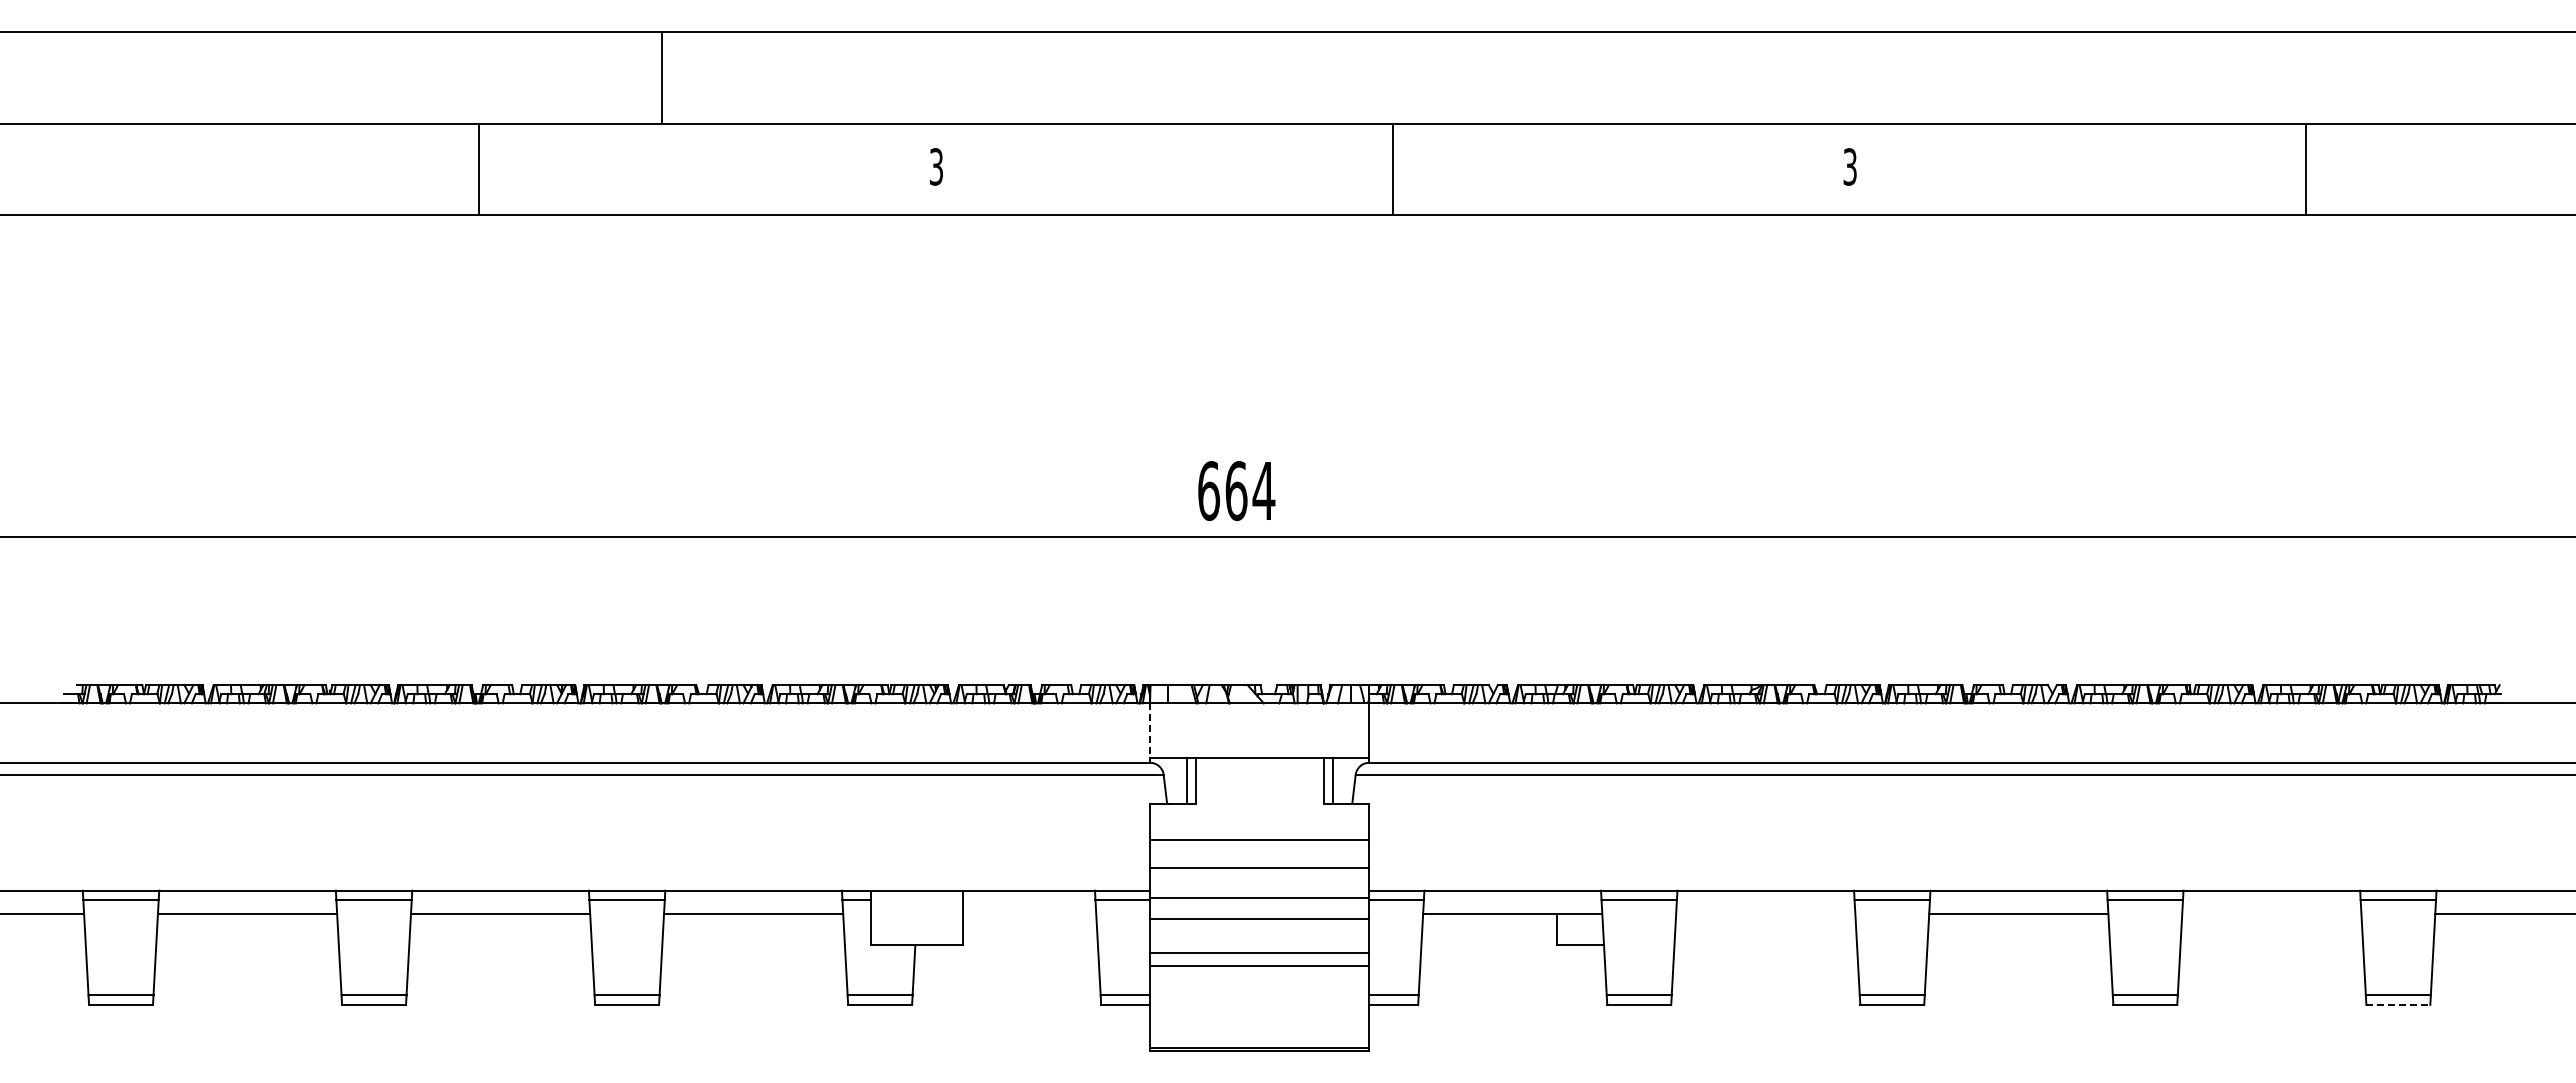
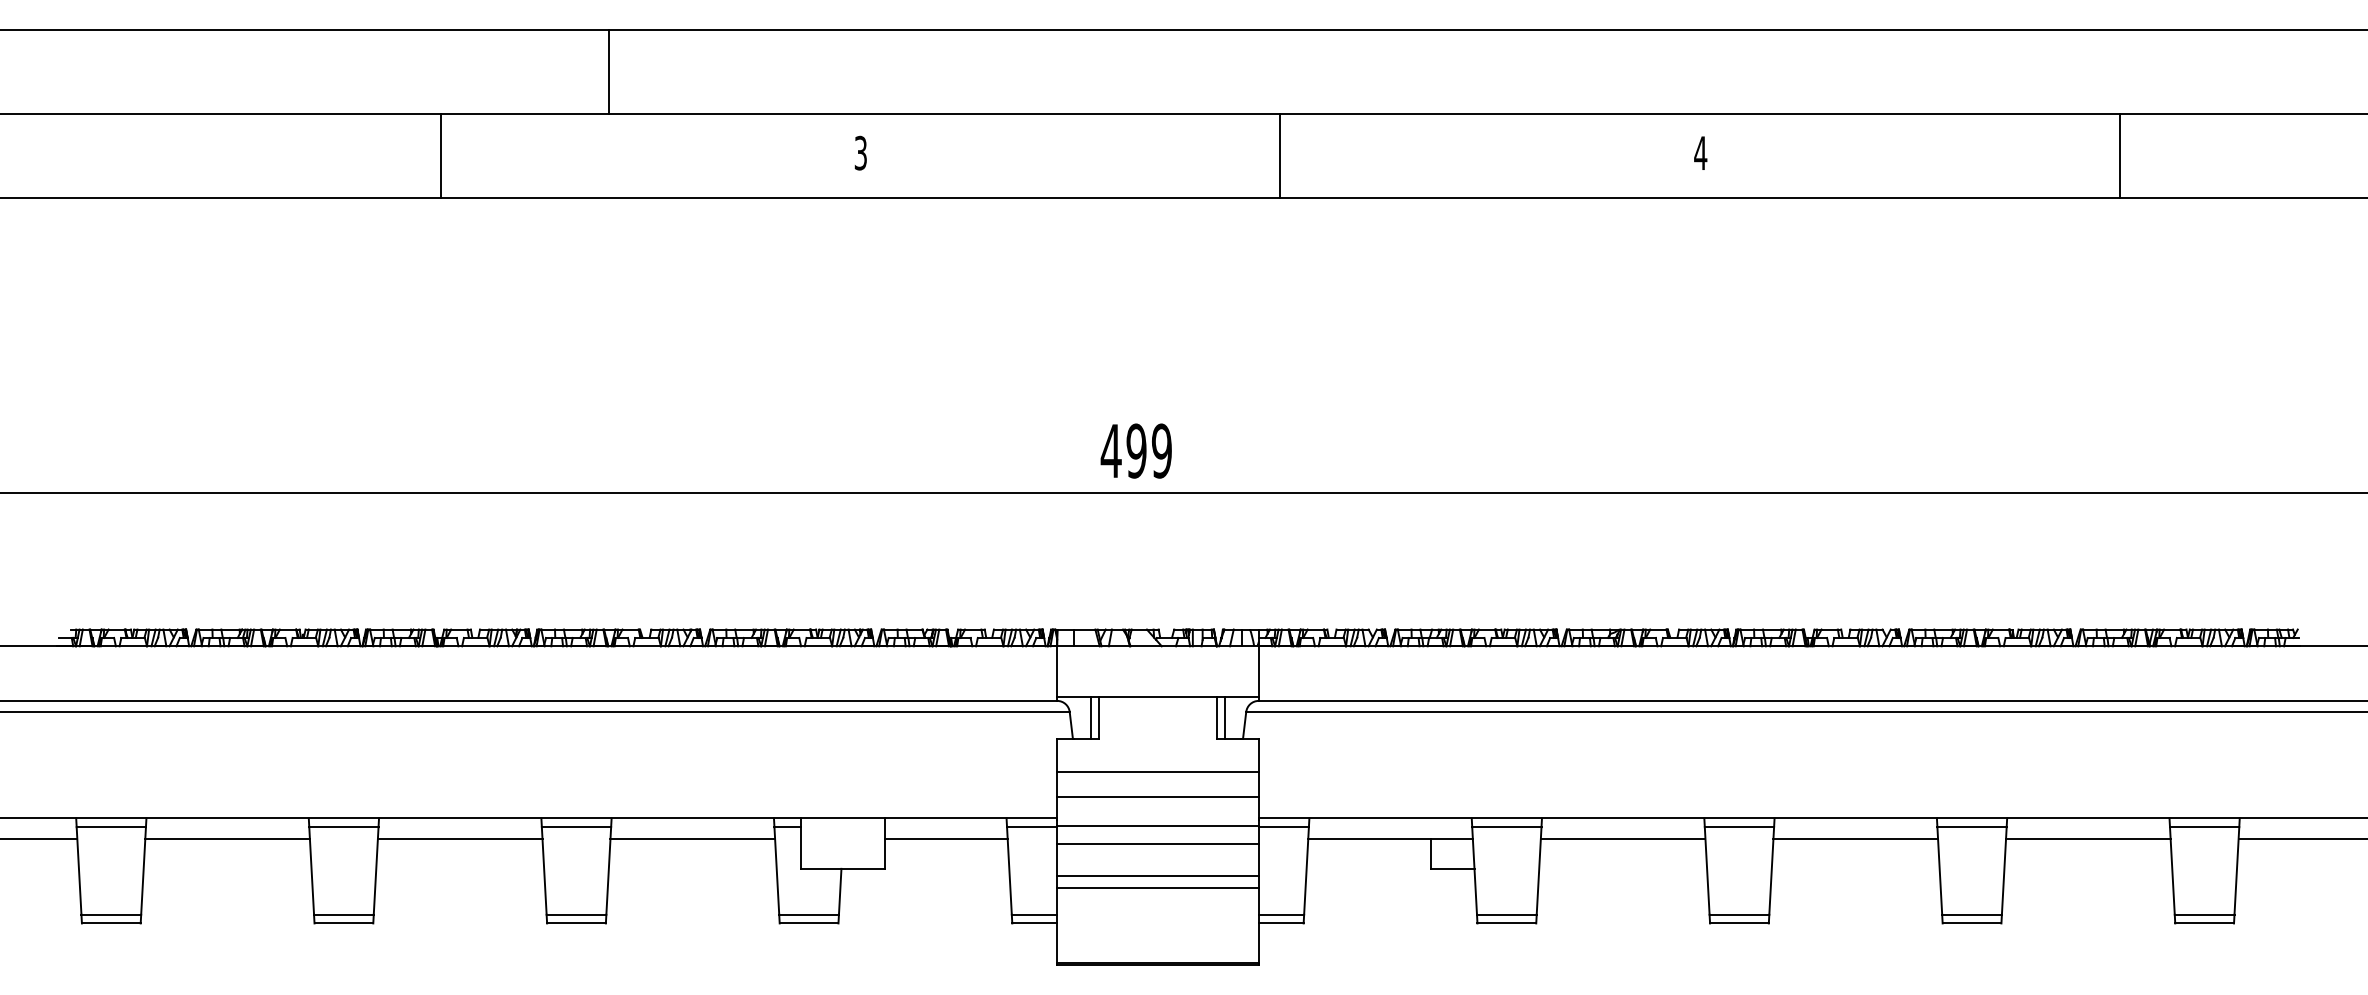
text: (1850, 166) -> (1701, 152), 3 -> 4
text: (1236, 491) -> (1136, 451), 664 -> 499
line: (1150, 731) -> (1057, 672), dashed -> solid
line: (1029, 913) -> (946, 839), added
line: (1765, 913) -> (1622, 839), added
line: (2271, 913) -> (2088, 839), added
line: (2398, 1004) -> (2204, 923), dashed -> solid

